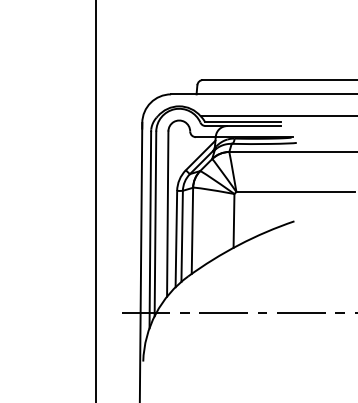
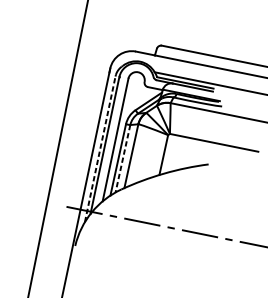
line: (150, 229) -> (100, 148), solid -> dashed
line: (182, 236) -> (123, 158), solid -> dashed

